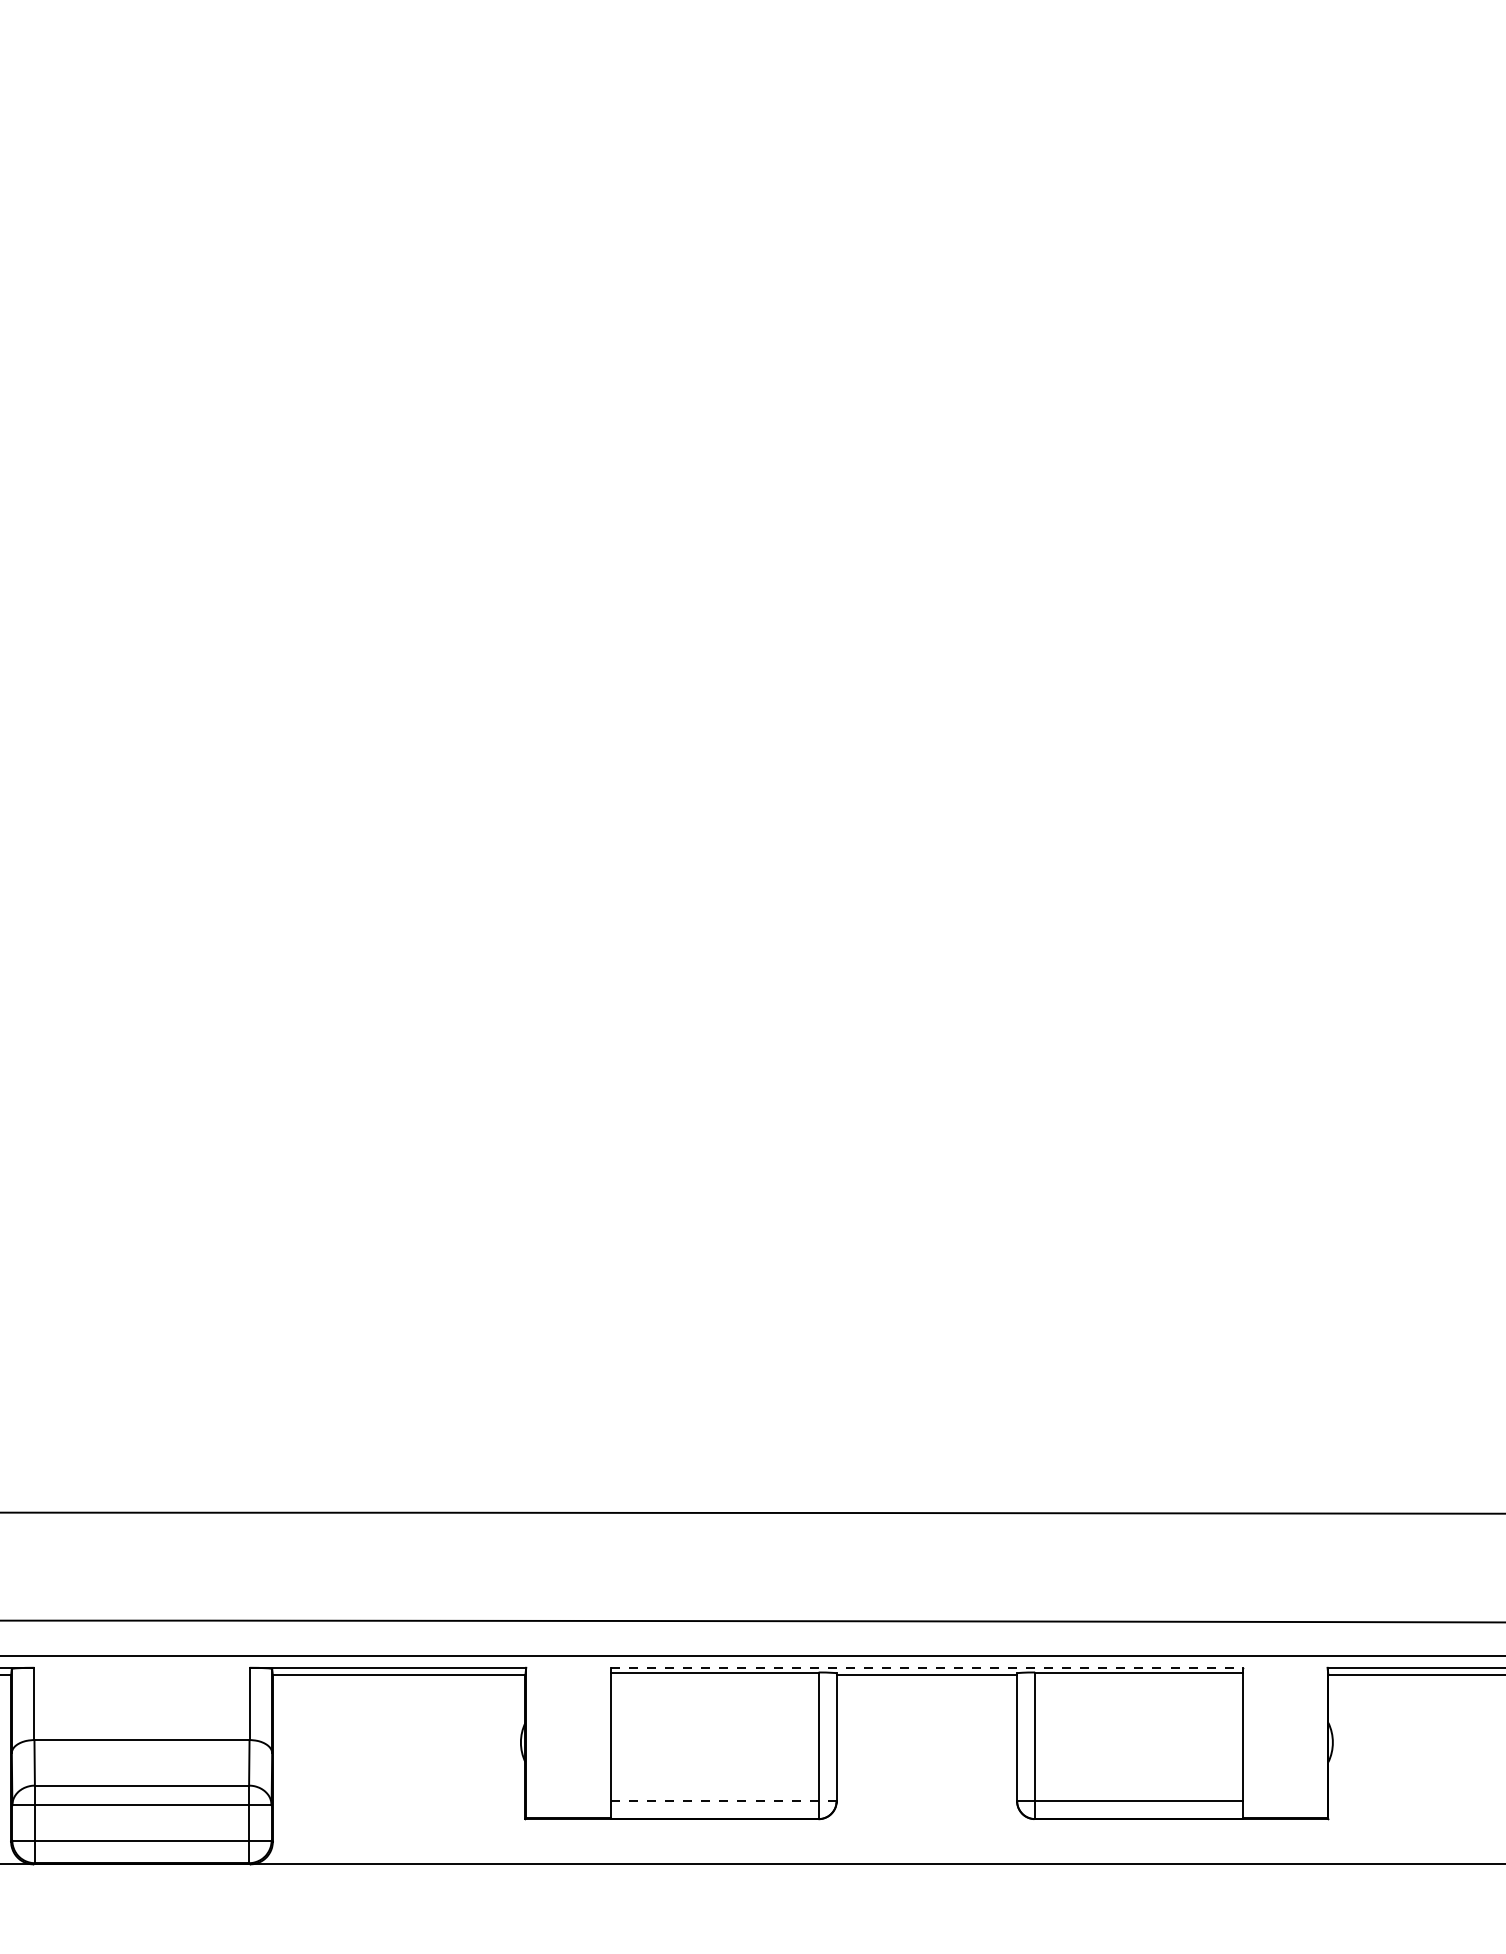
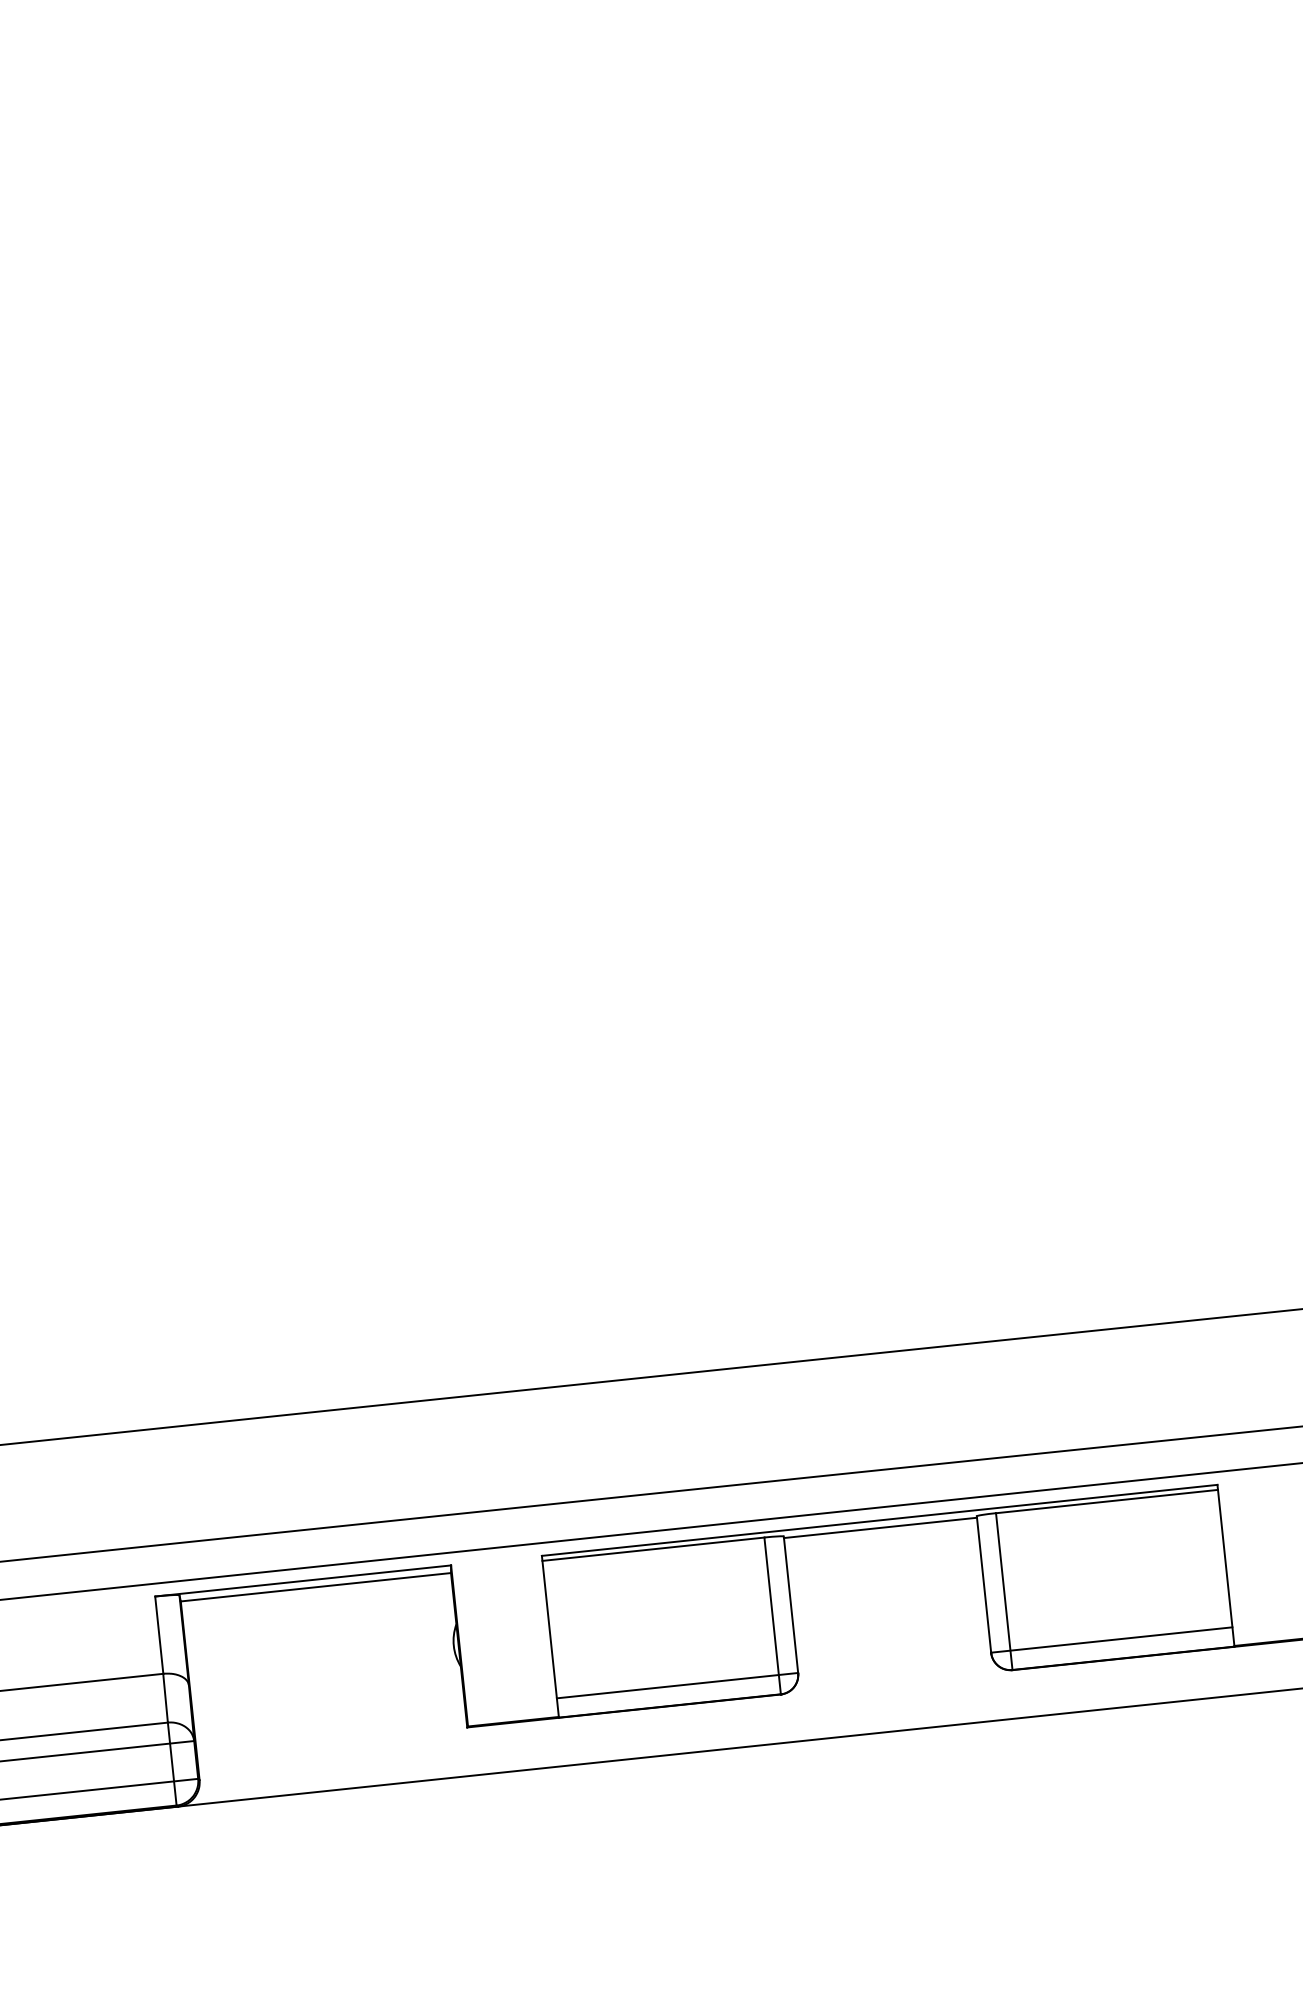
line: (926, 1667) -> (879, 1520), dashed -> solid
line: (723, 1800) -> (677, 1685), dashed -> solid

